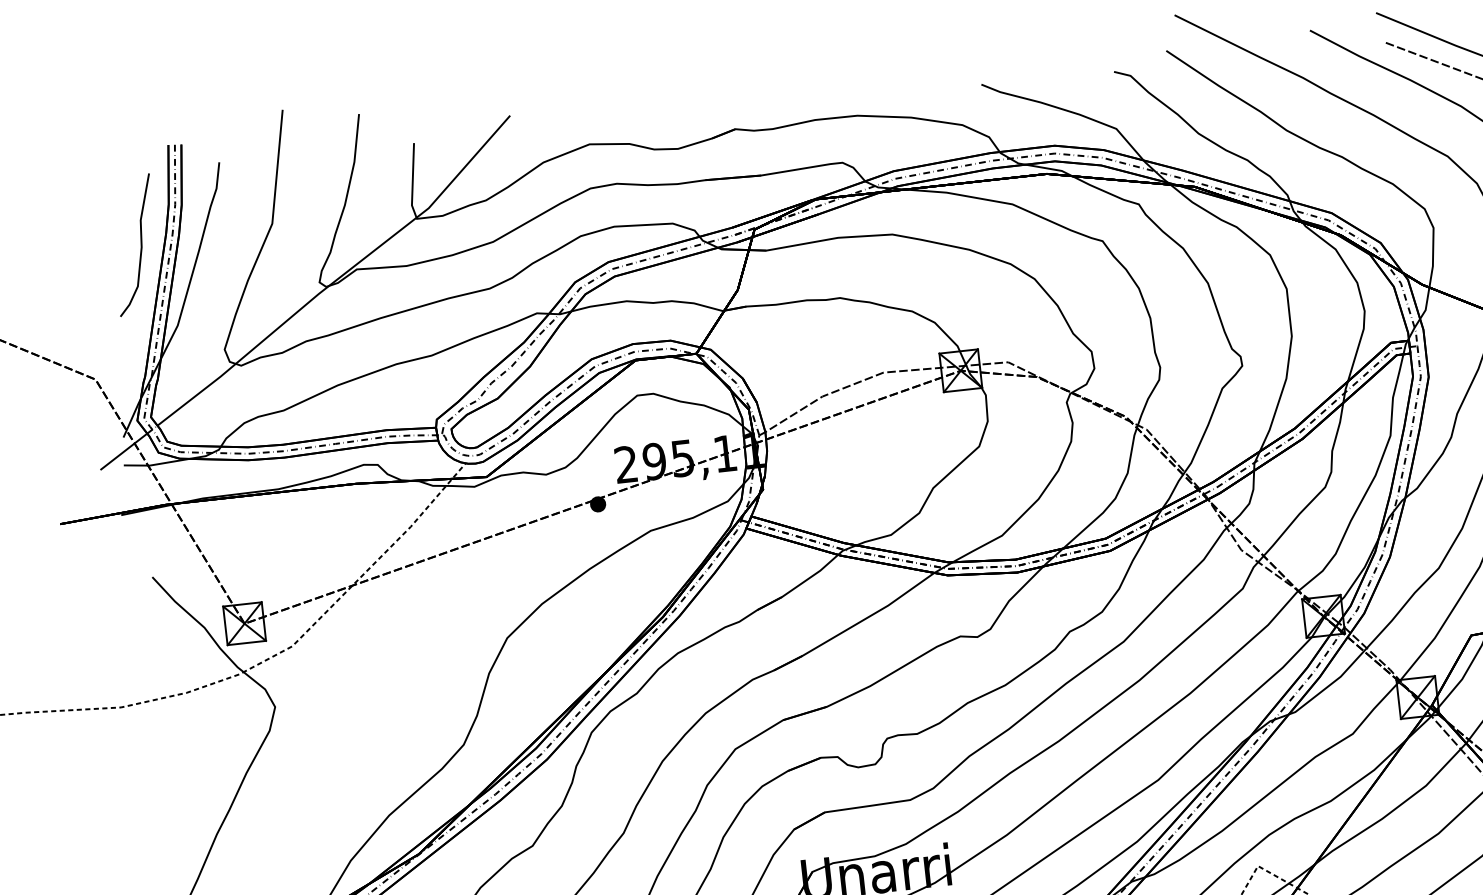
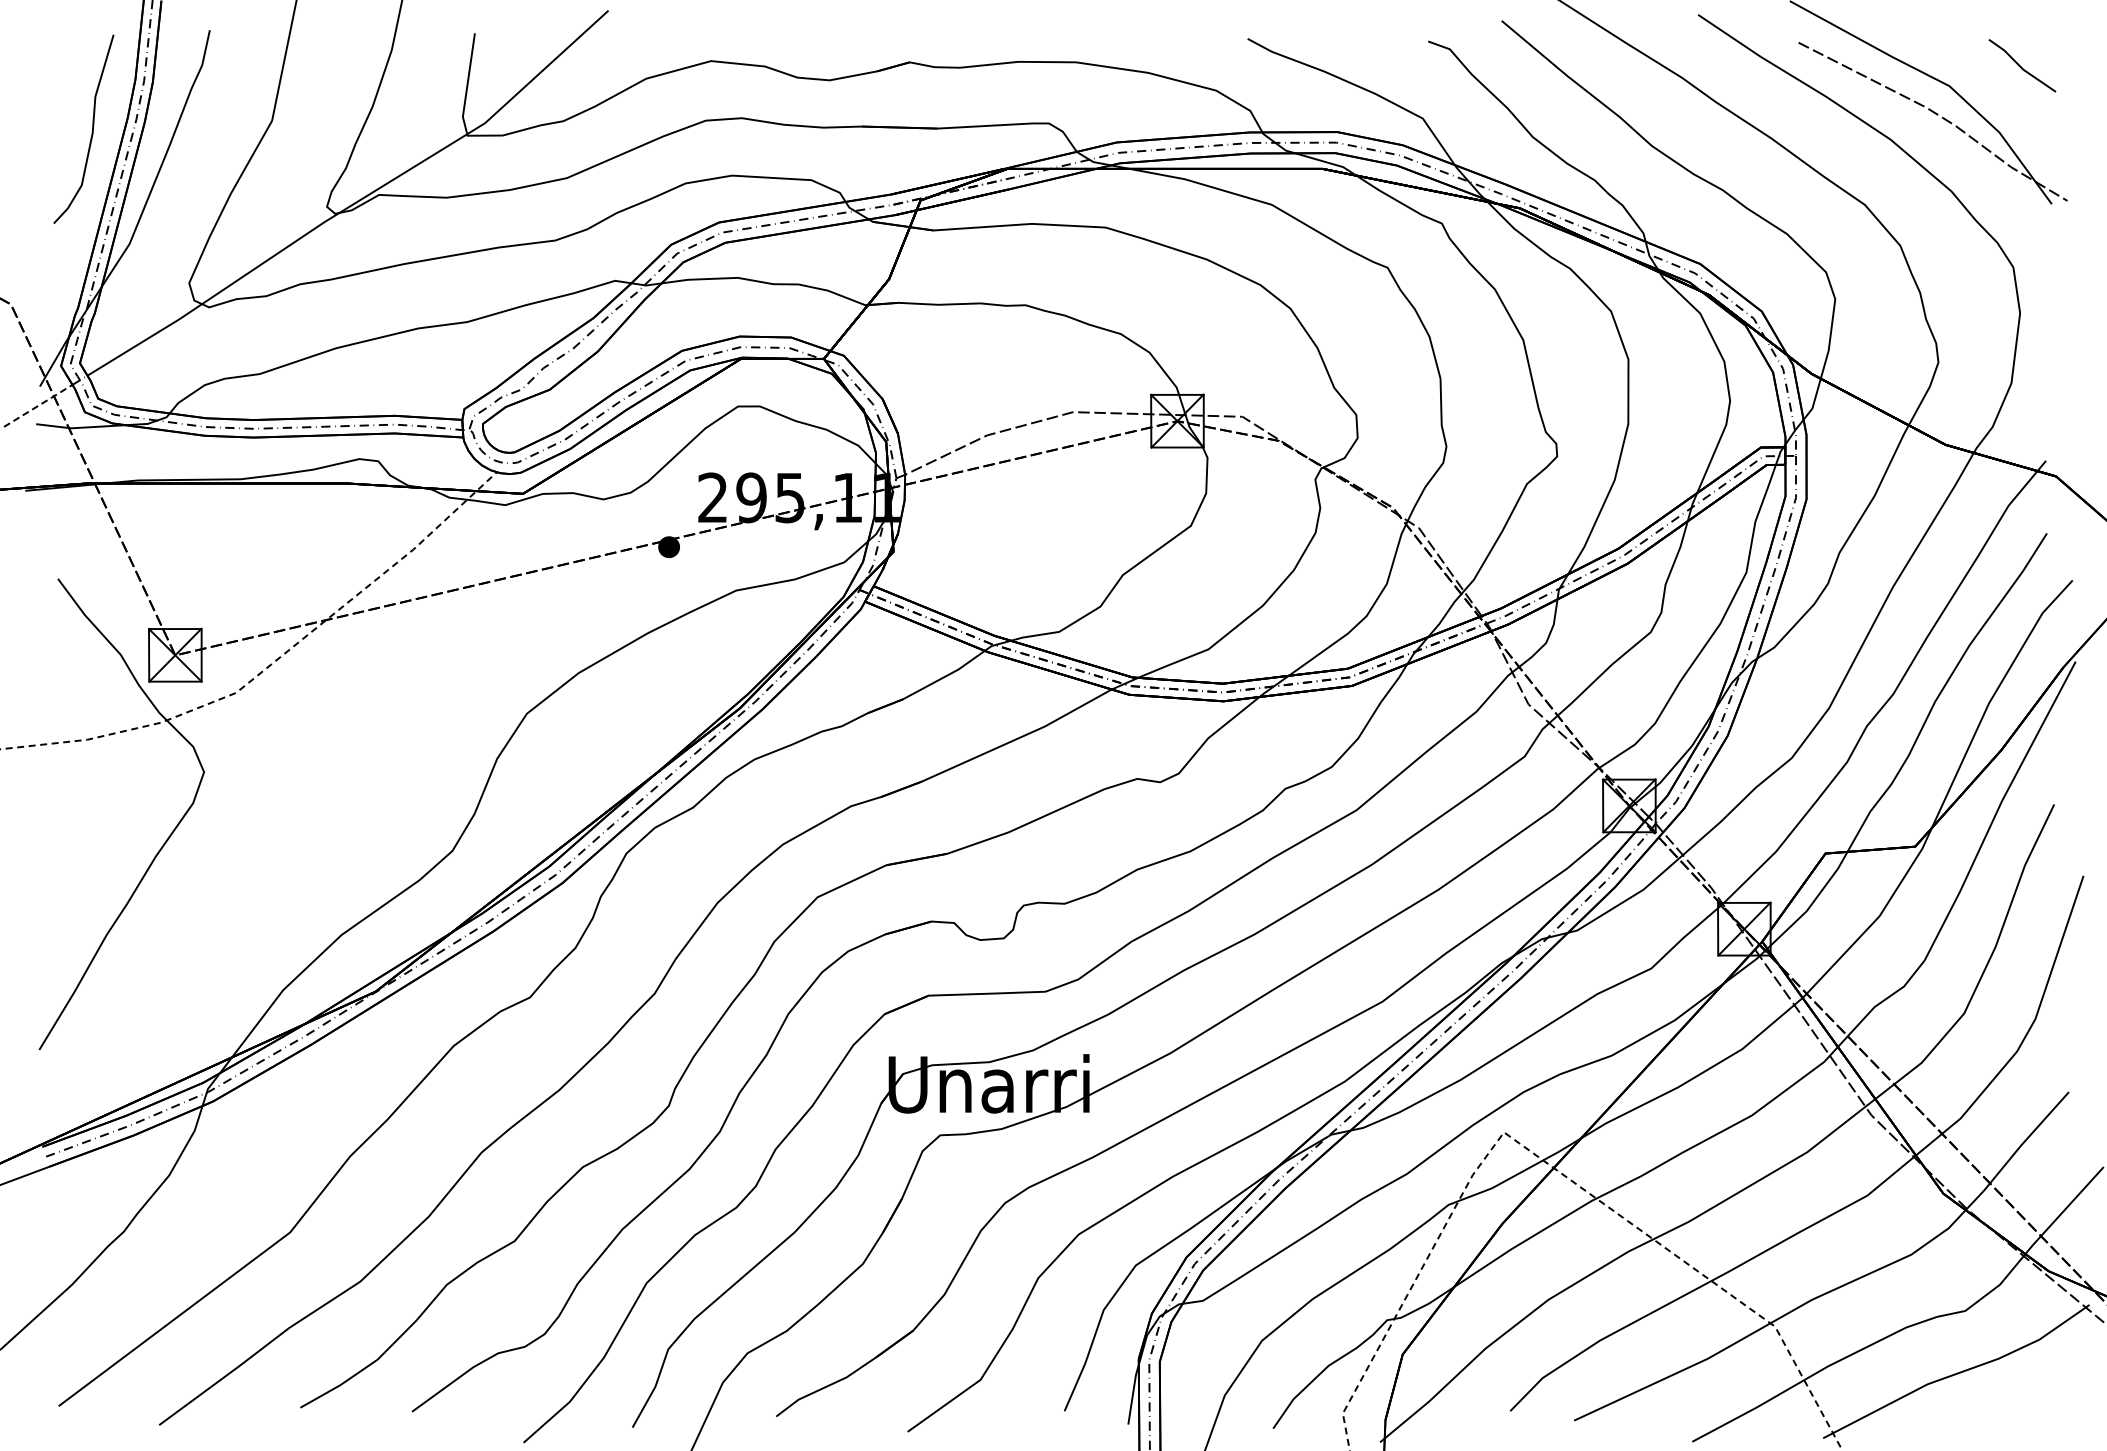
line: (123, 451) -> (38, 405), solid -> dashed

